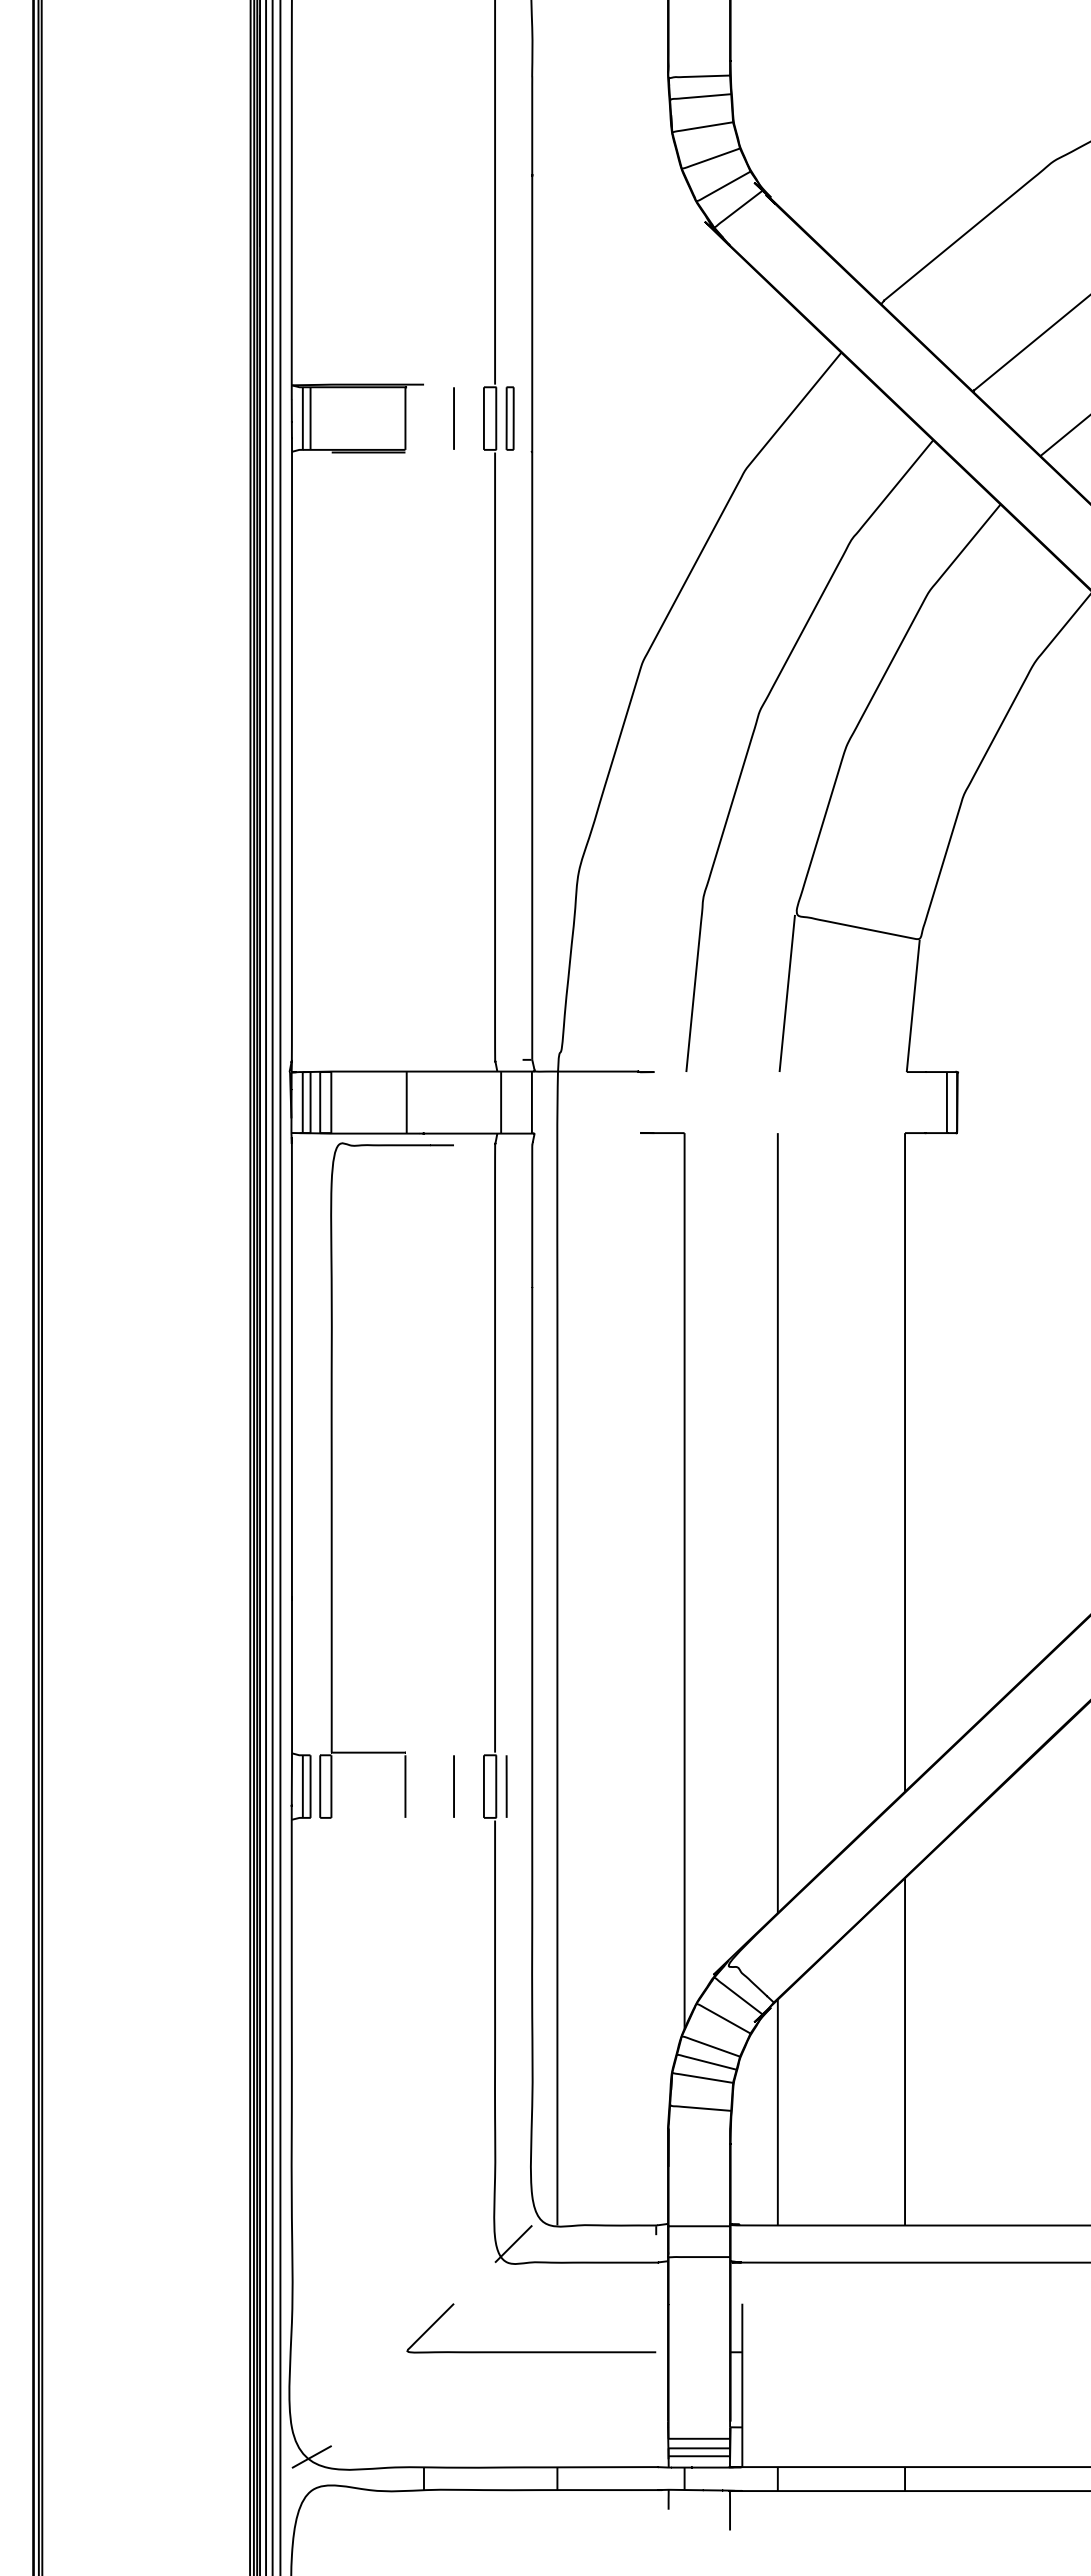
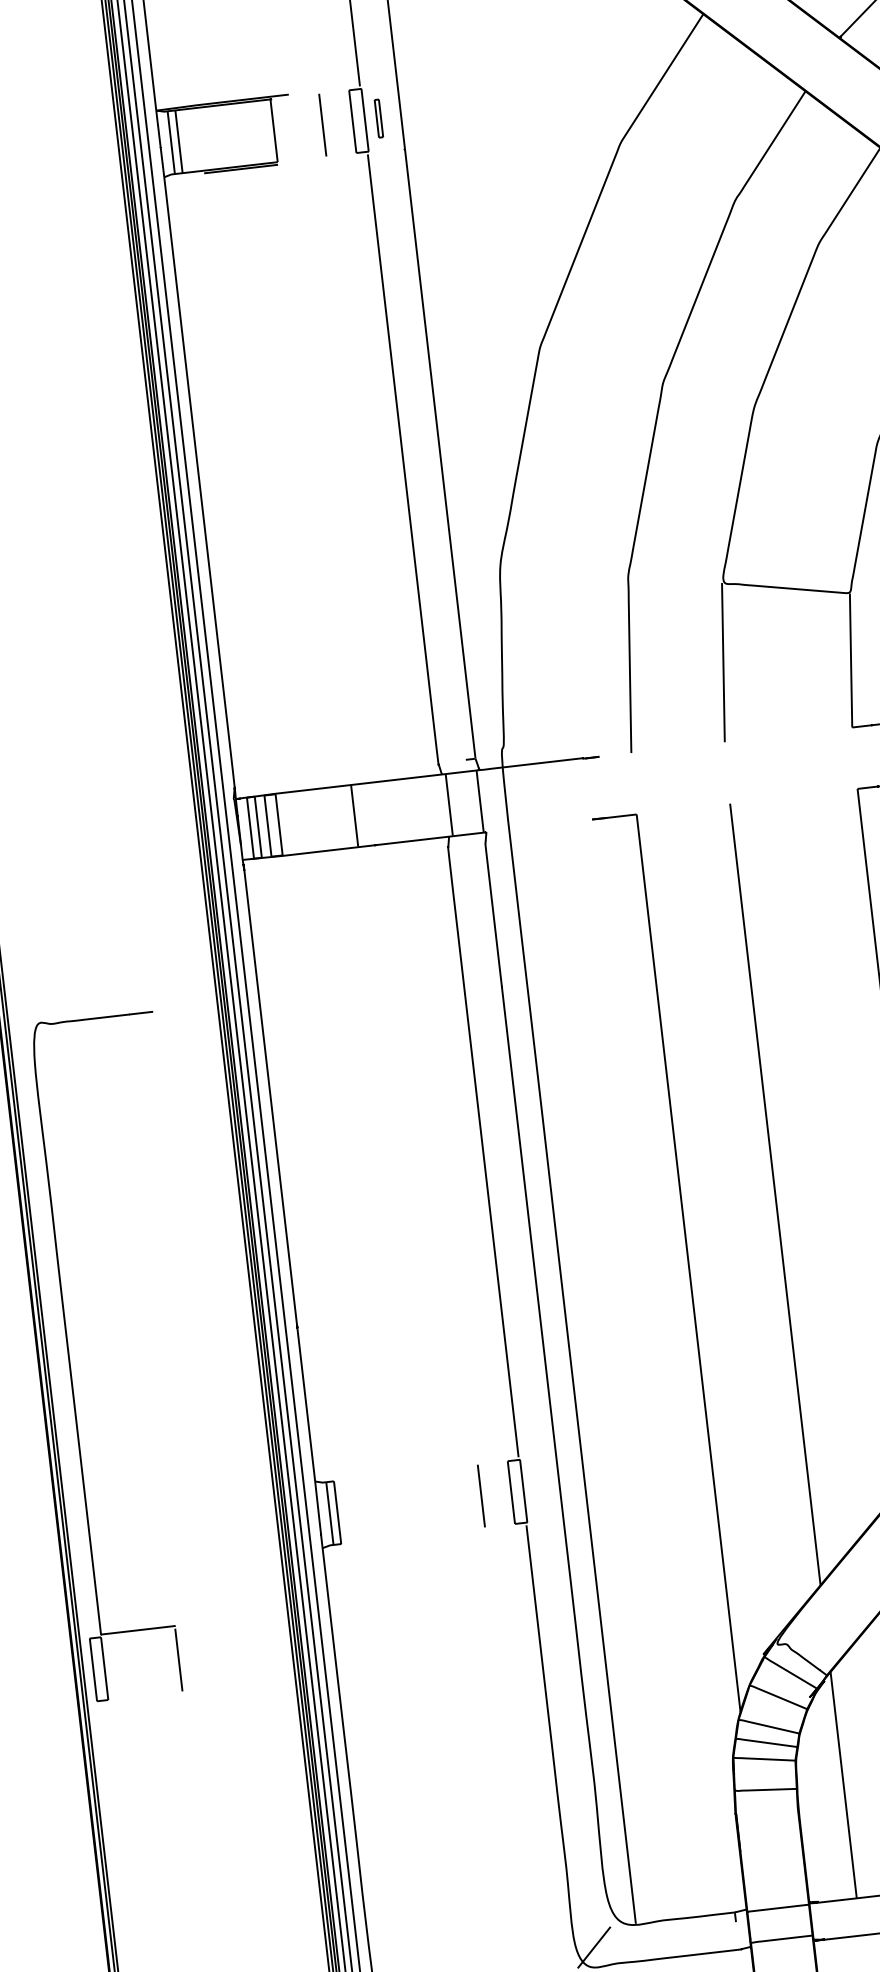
part: (509, 418) -> (378, 118), size x0.6
part: (332, 1480) -> (70, 1361), moved
line: (506, 1786) -> (533, 1489), removed

